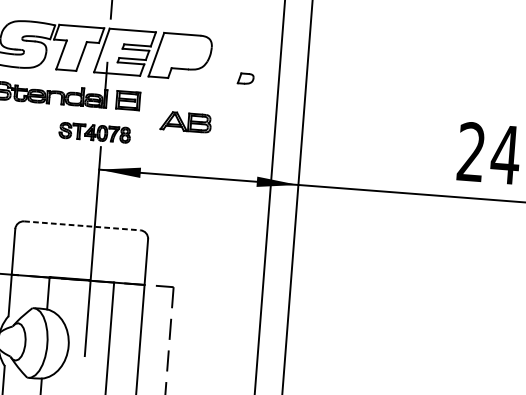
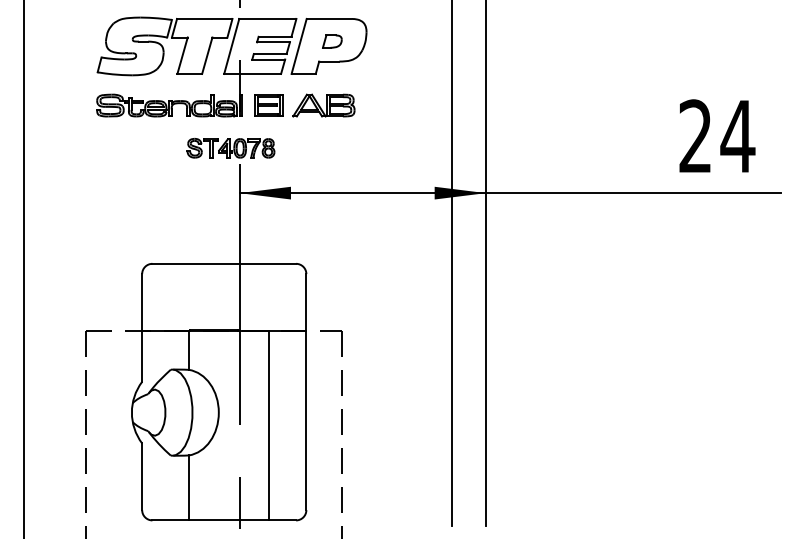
part: (245, 78) -> (332, 41), moved
part: (185, 122) -> (323, 105), moved
line: (82, 225) -> (224, 263), dashed -> solid

